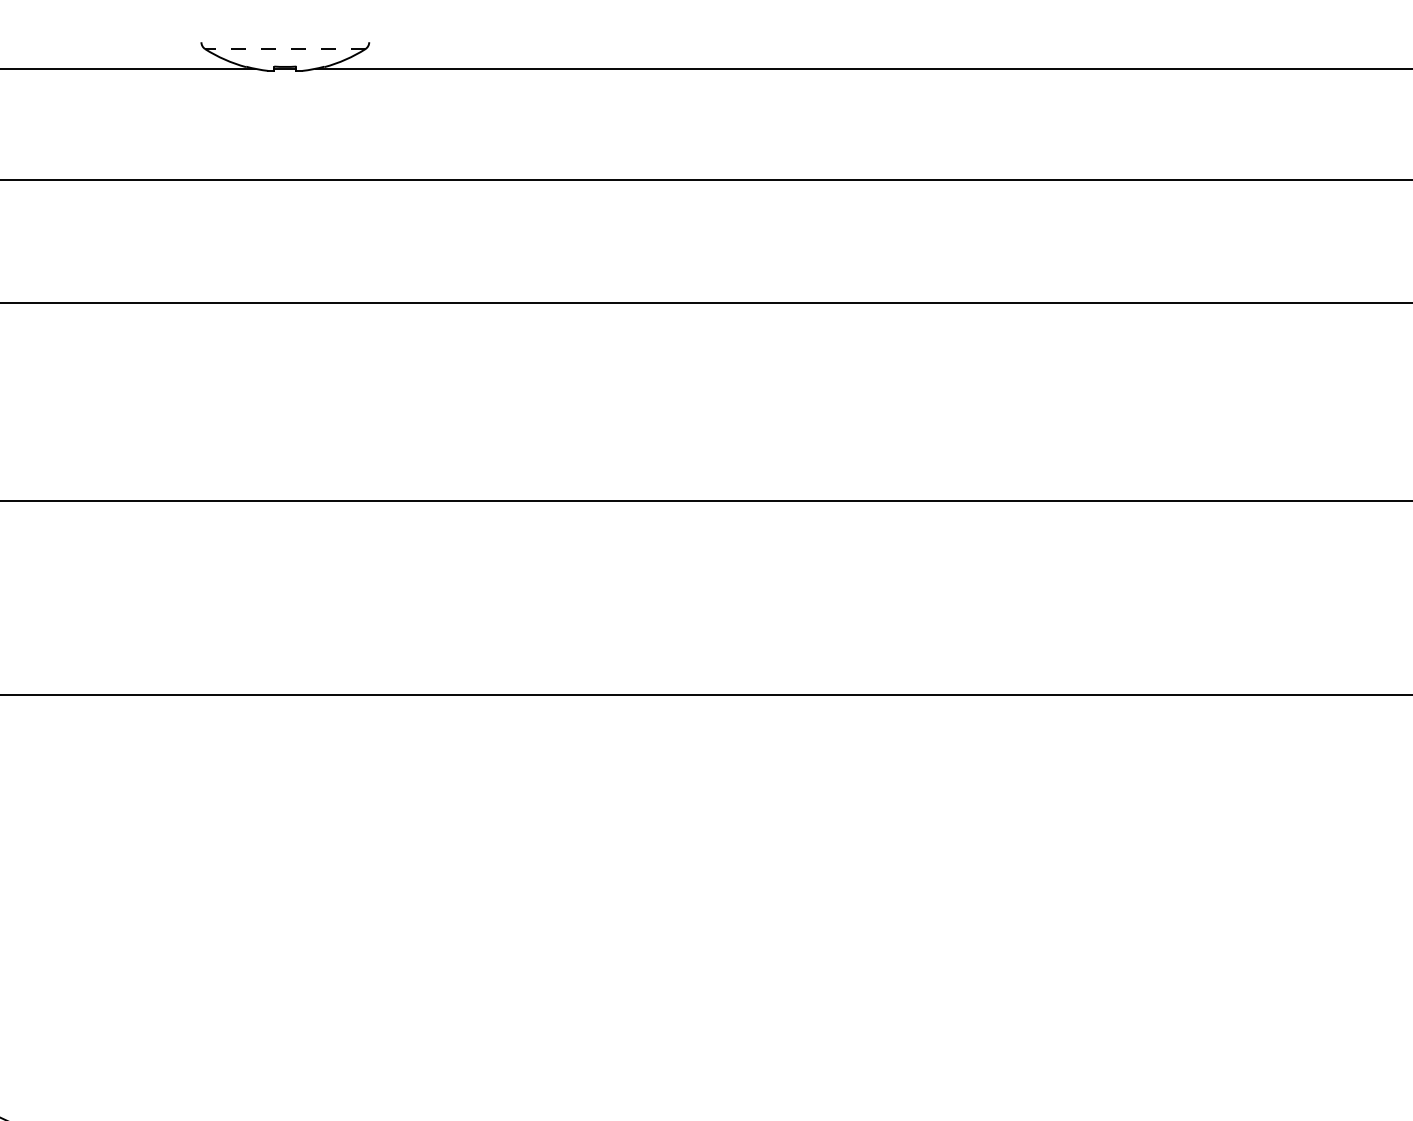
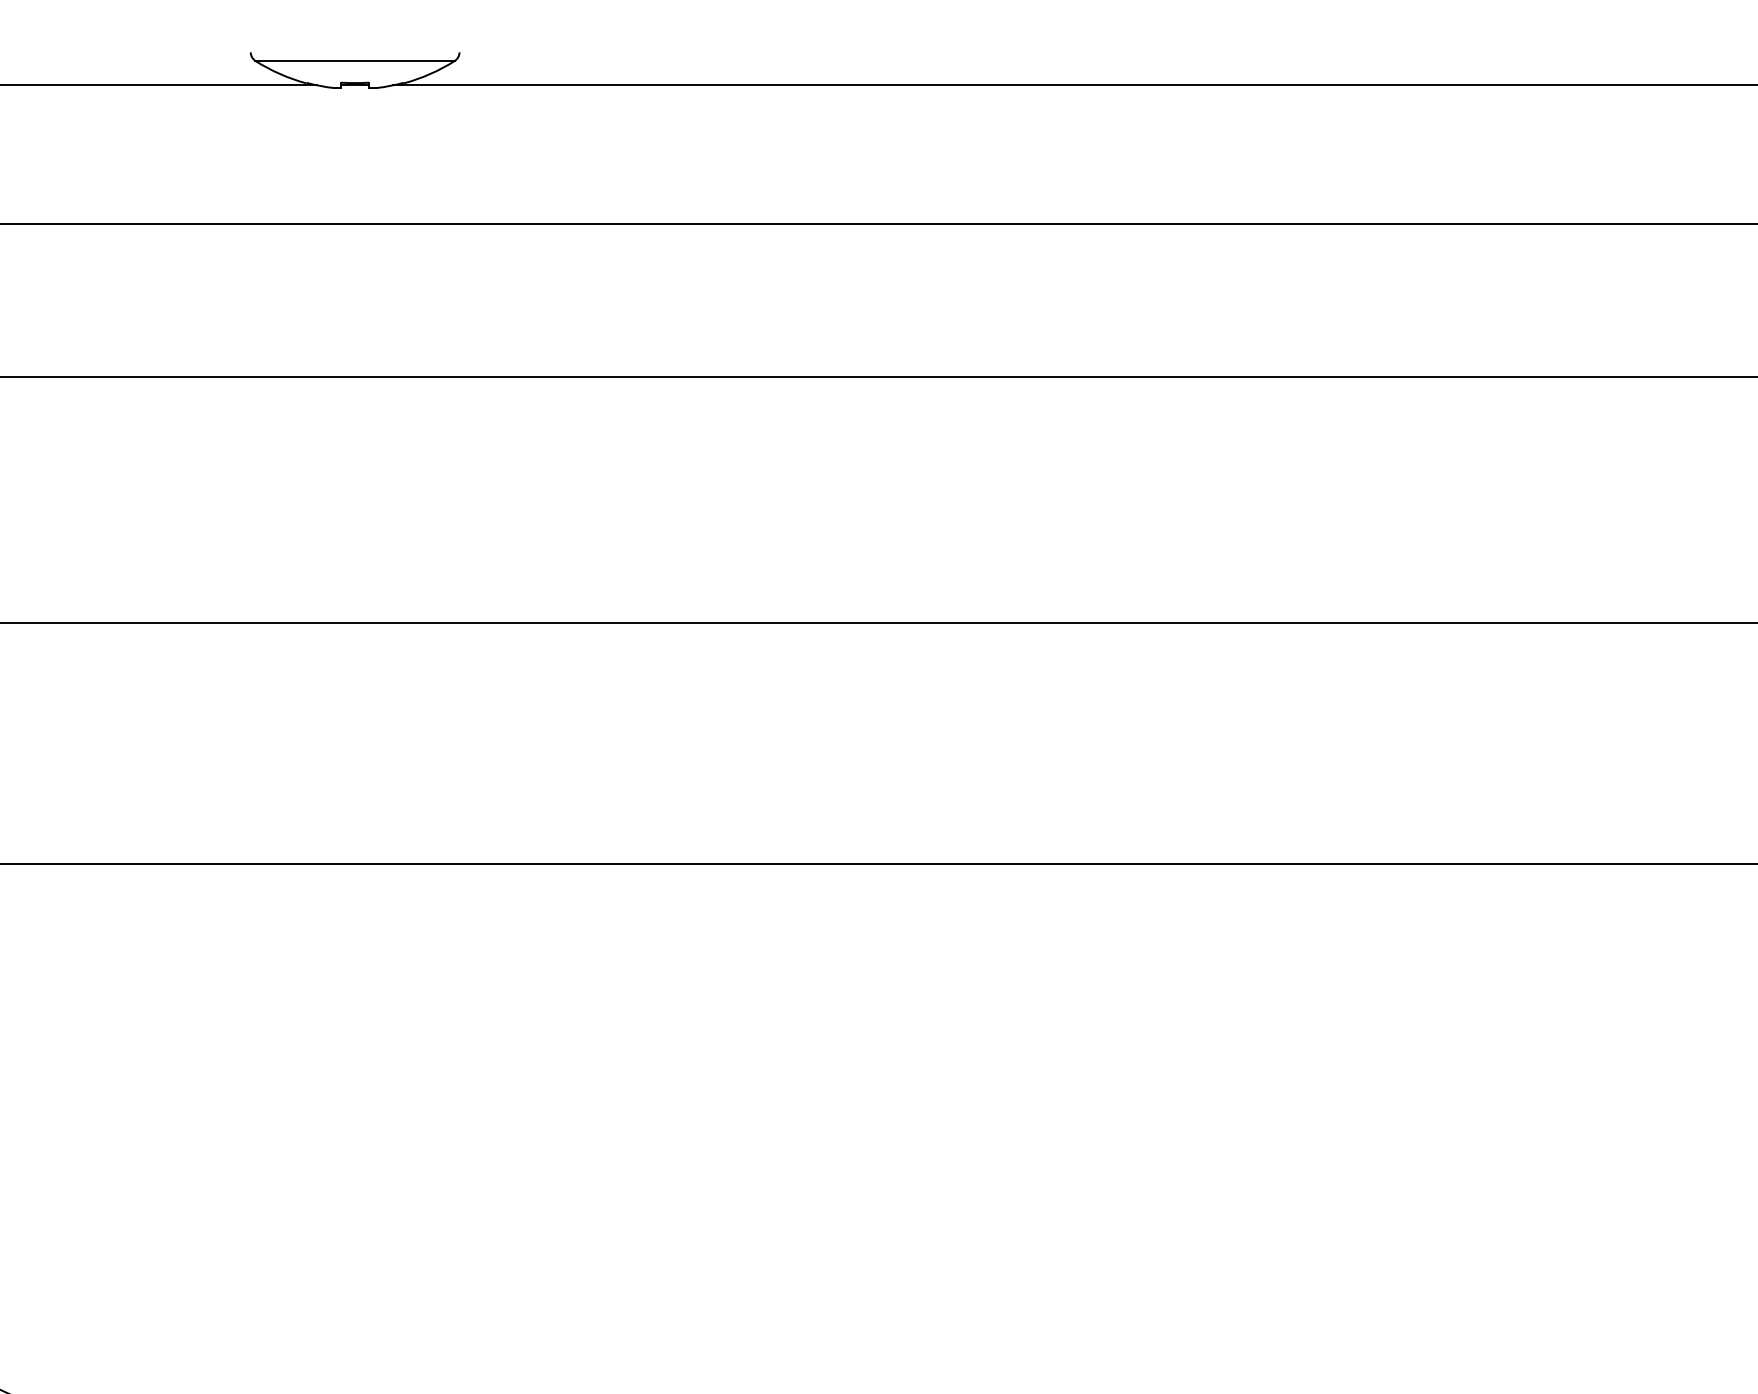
line: (284, 49) -> (354, 61), dashed -> solid

